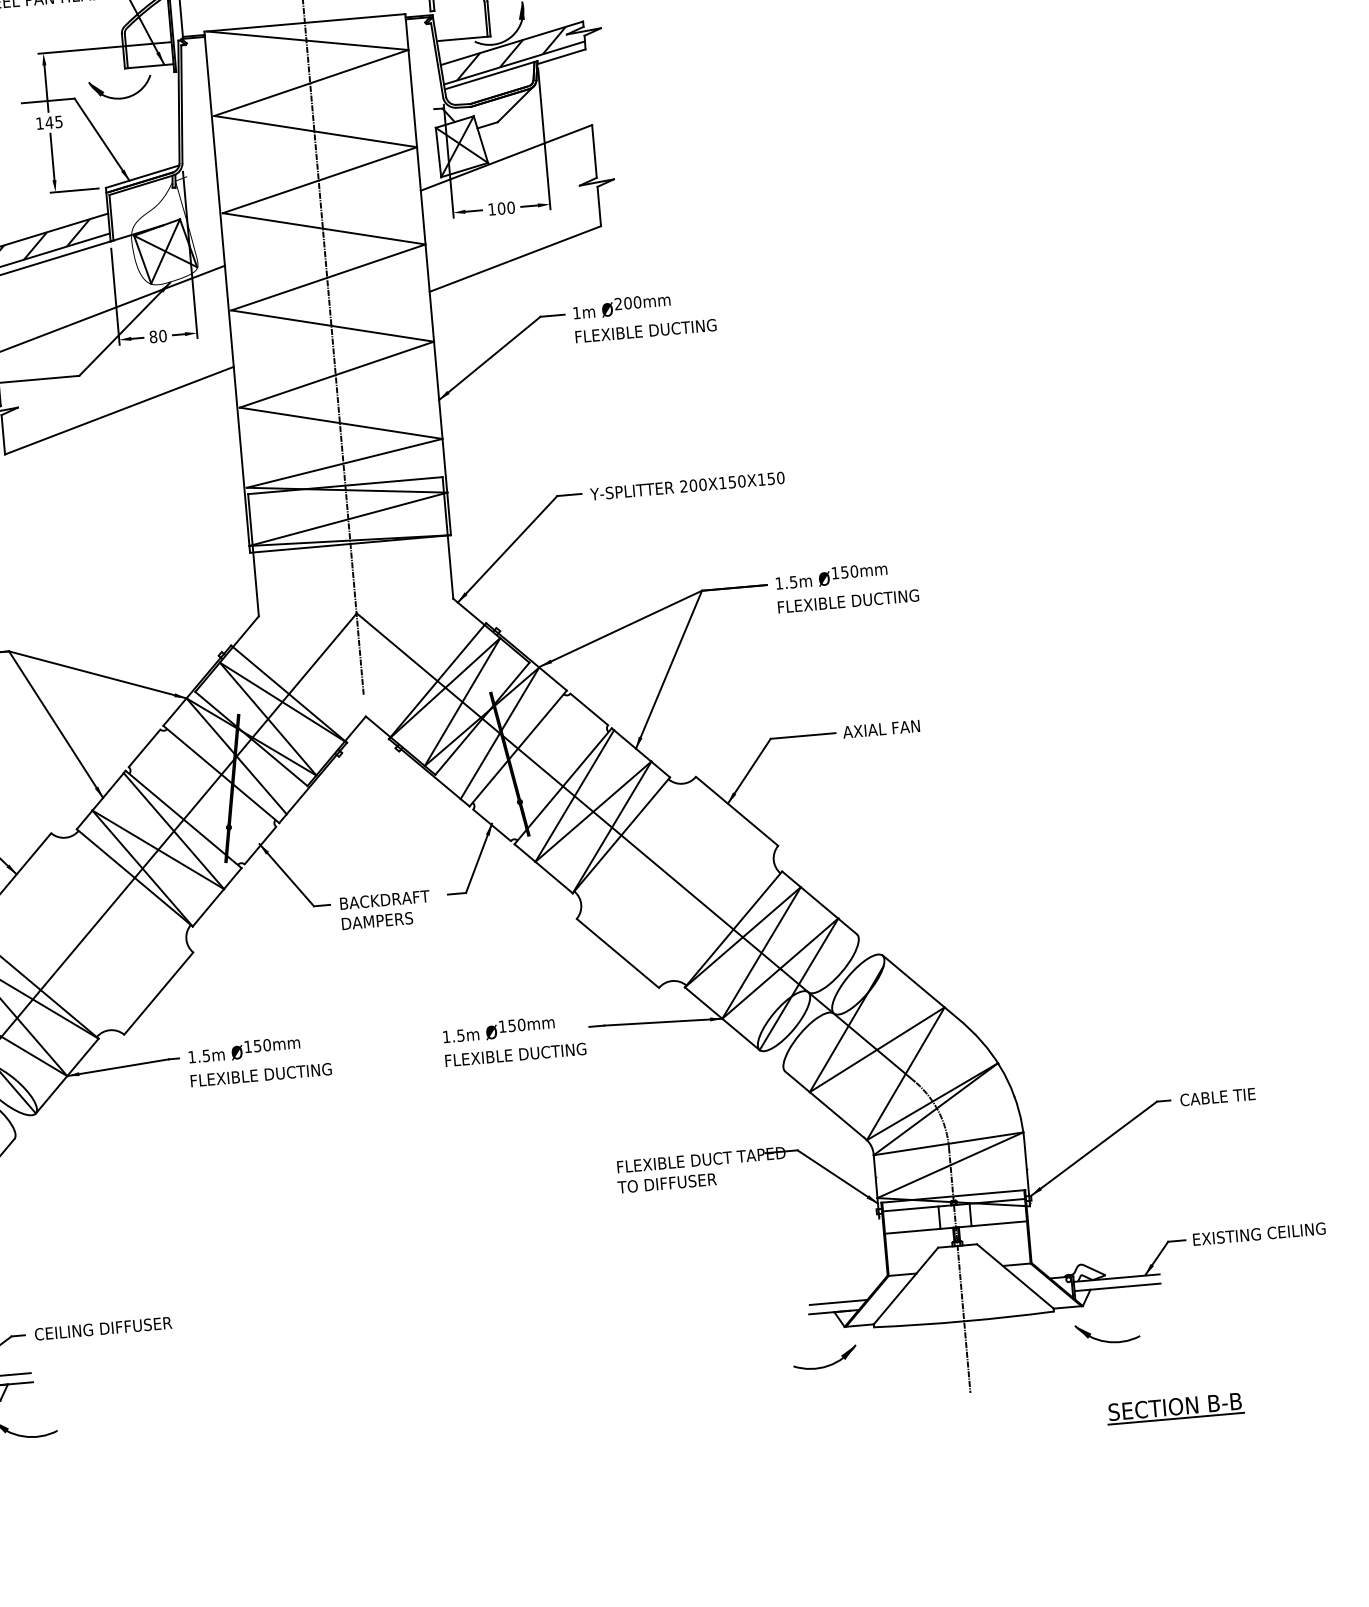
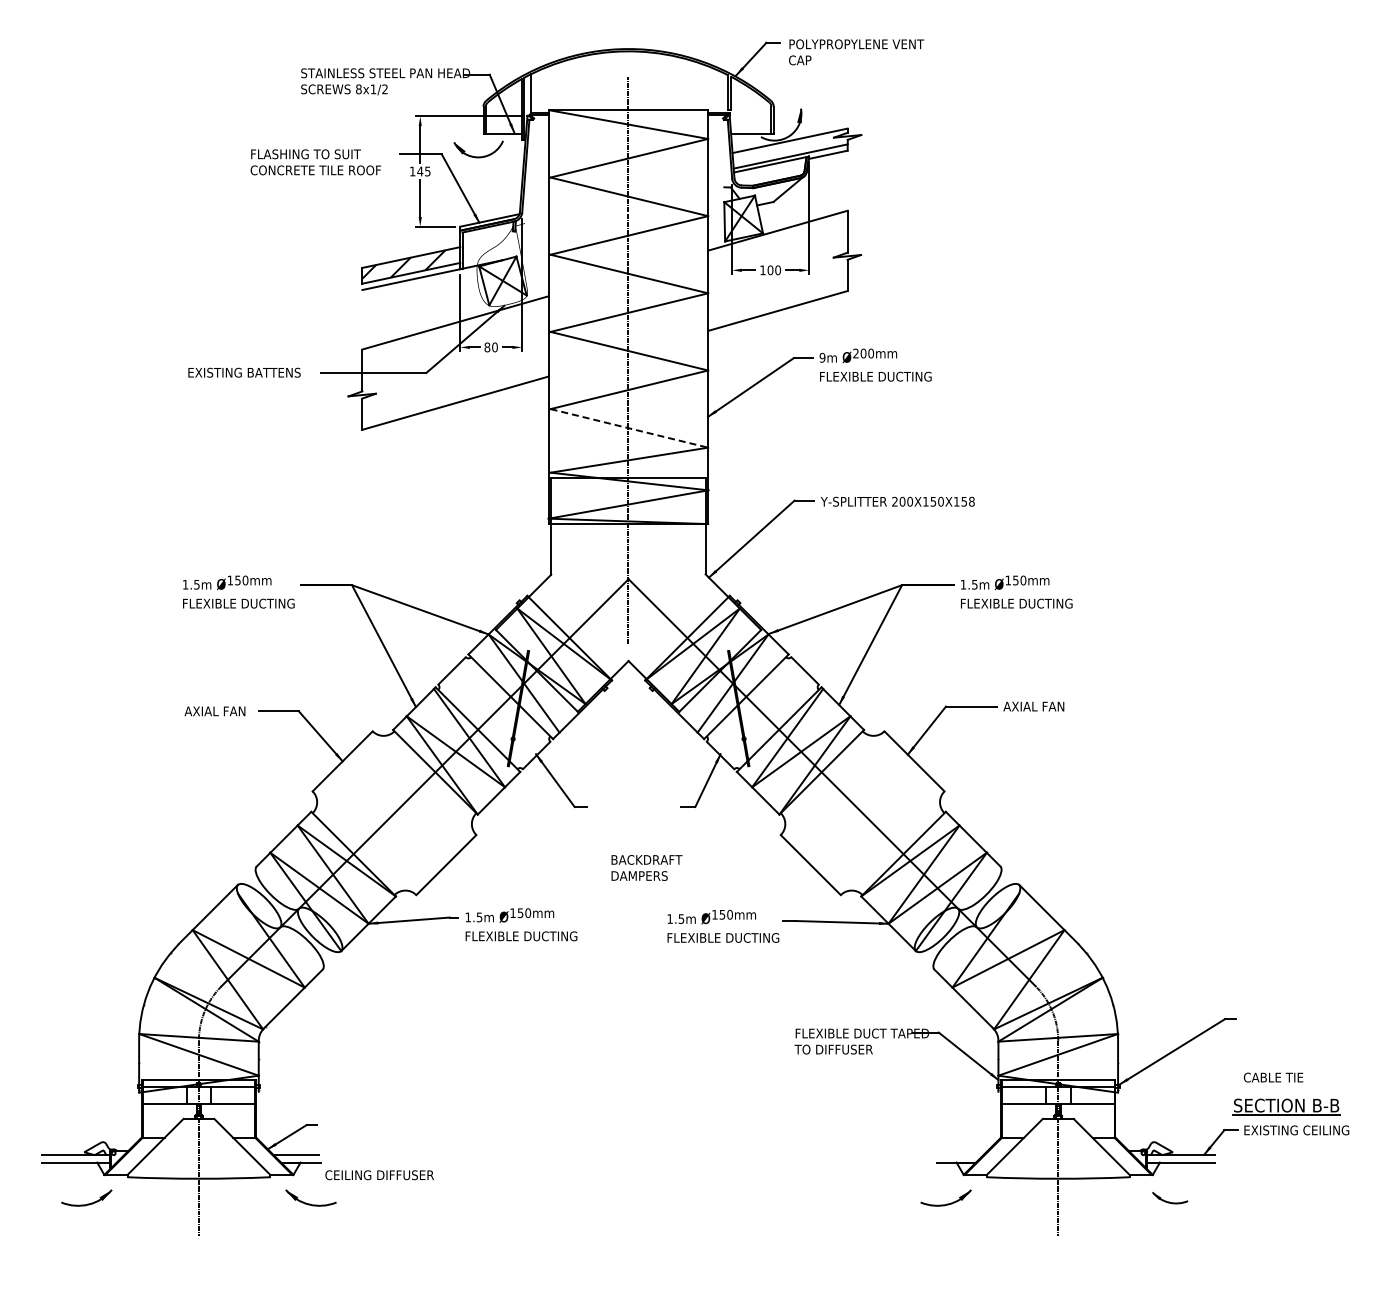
hatch: (525, 51) -> (800, 148), removed
text: (576, 312) -> (822, 357), 1m -> 9m
line: (341, 423) -> (629, 428), solid -> dashed
text: (780, 477) -> (971, 501), 200X150X150 -> 200X150X158
text: (385, 909) -> (646, 867), moved
text: (1217, 1096) -> (1273, 1077), moved
line: (838, 1302) -> (960, 1155), removed
text: (103, 1329) -> (379, 1175), moved
part: (1106, 1332) -> (1169, 1197), size x0.7
part: (1175, 1407) -> (1286, 1106), moved

